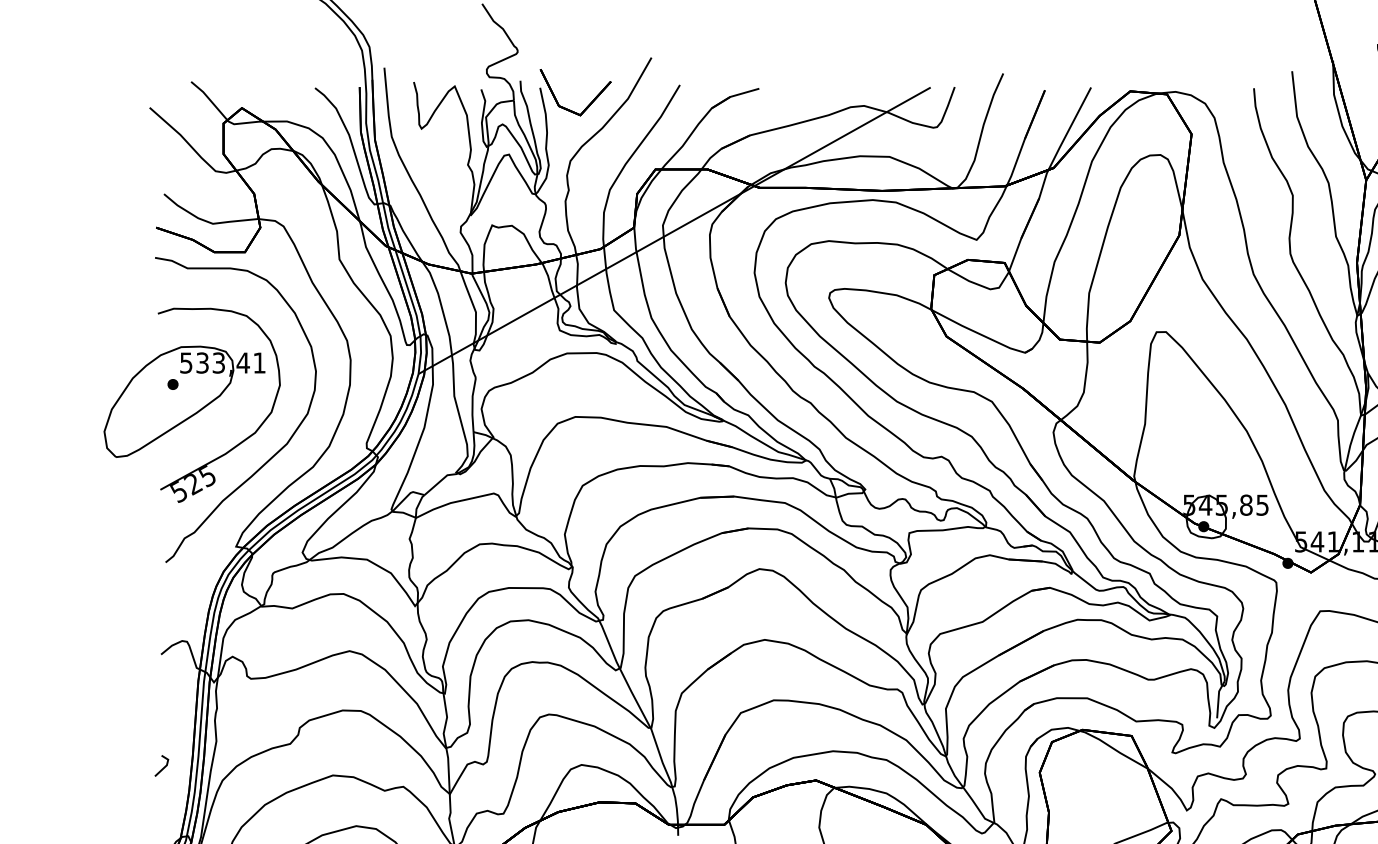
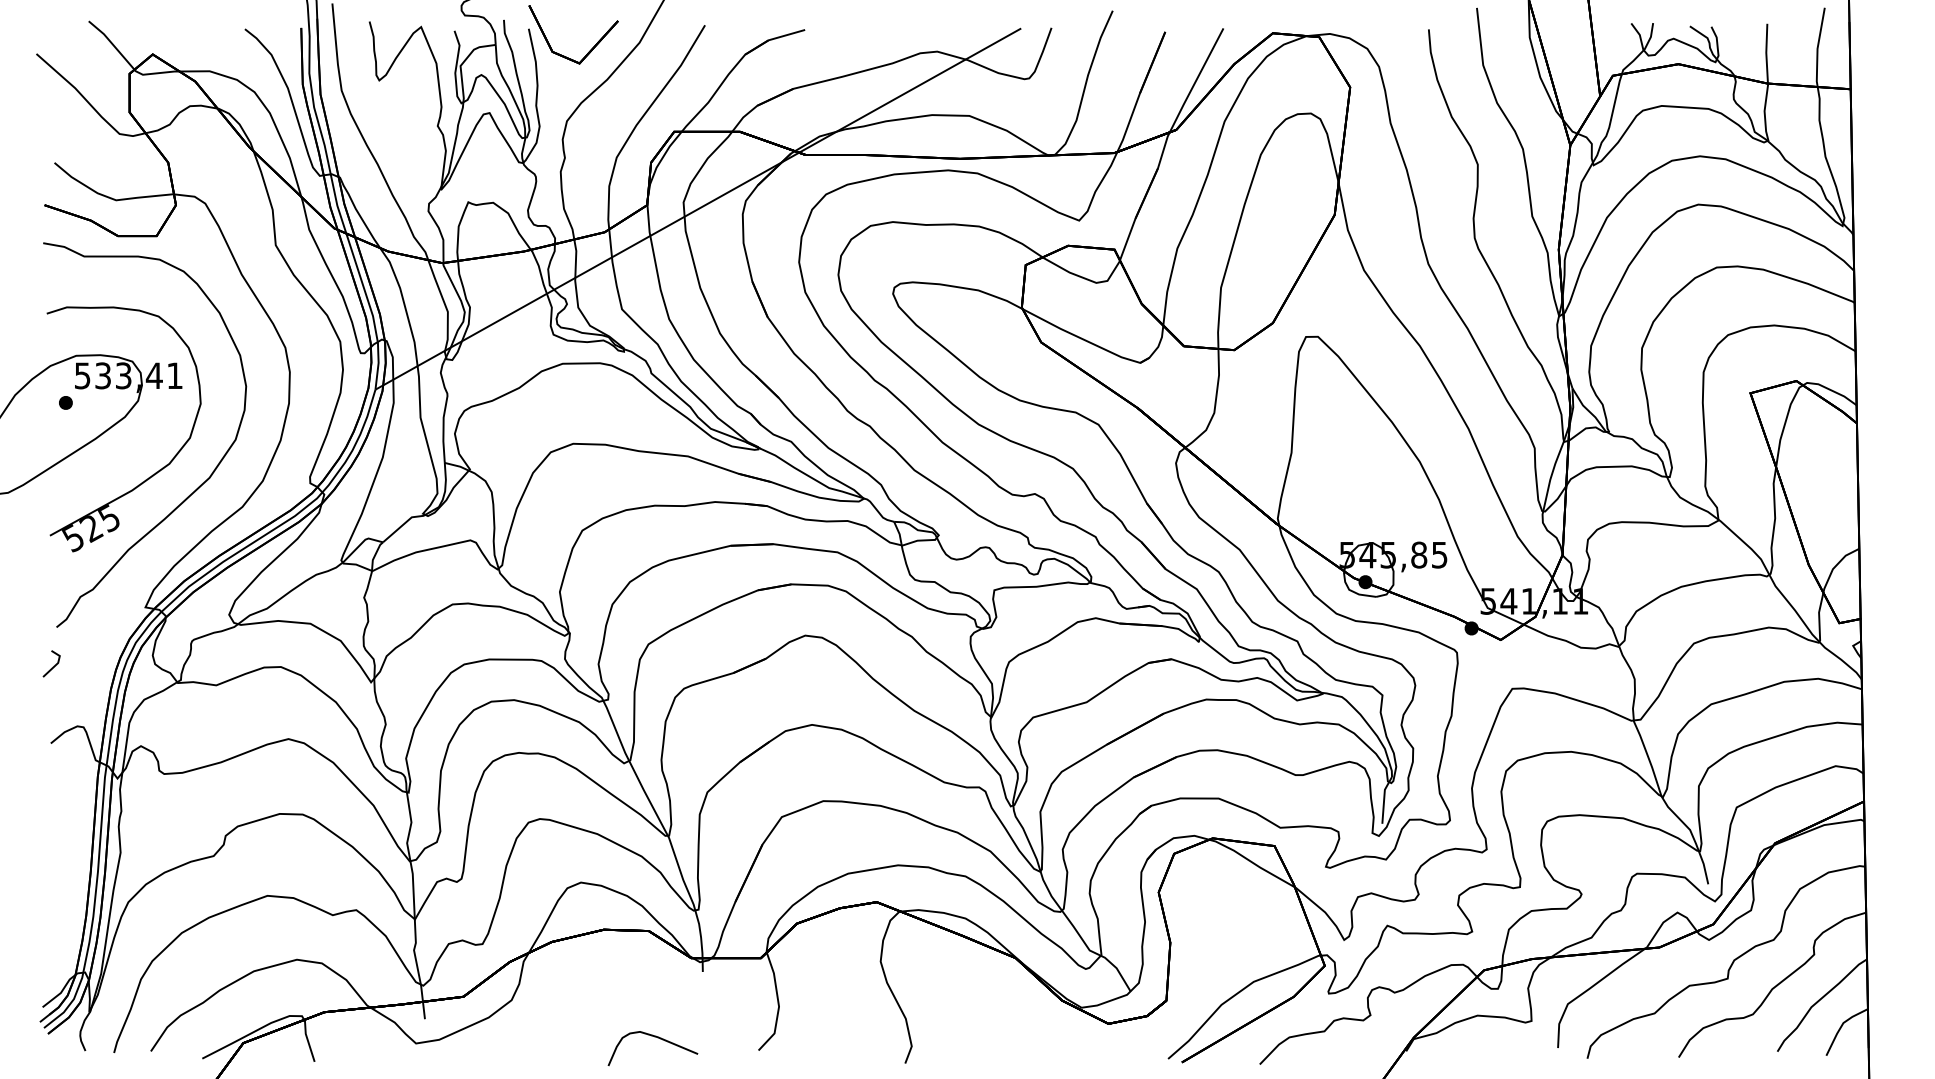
line: (162, 768) -> (52, 666), moved

